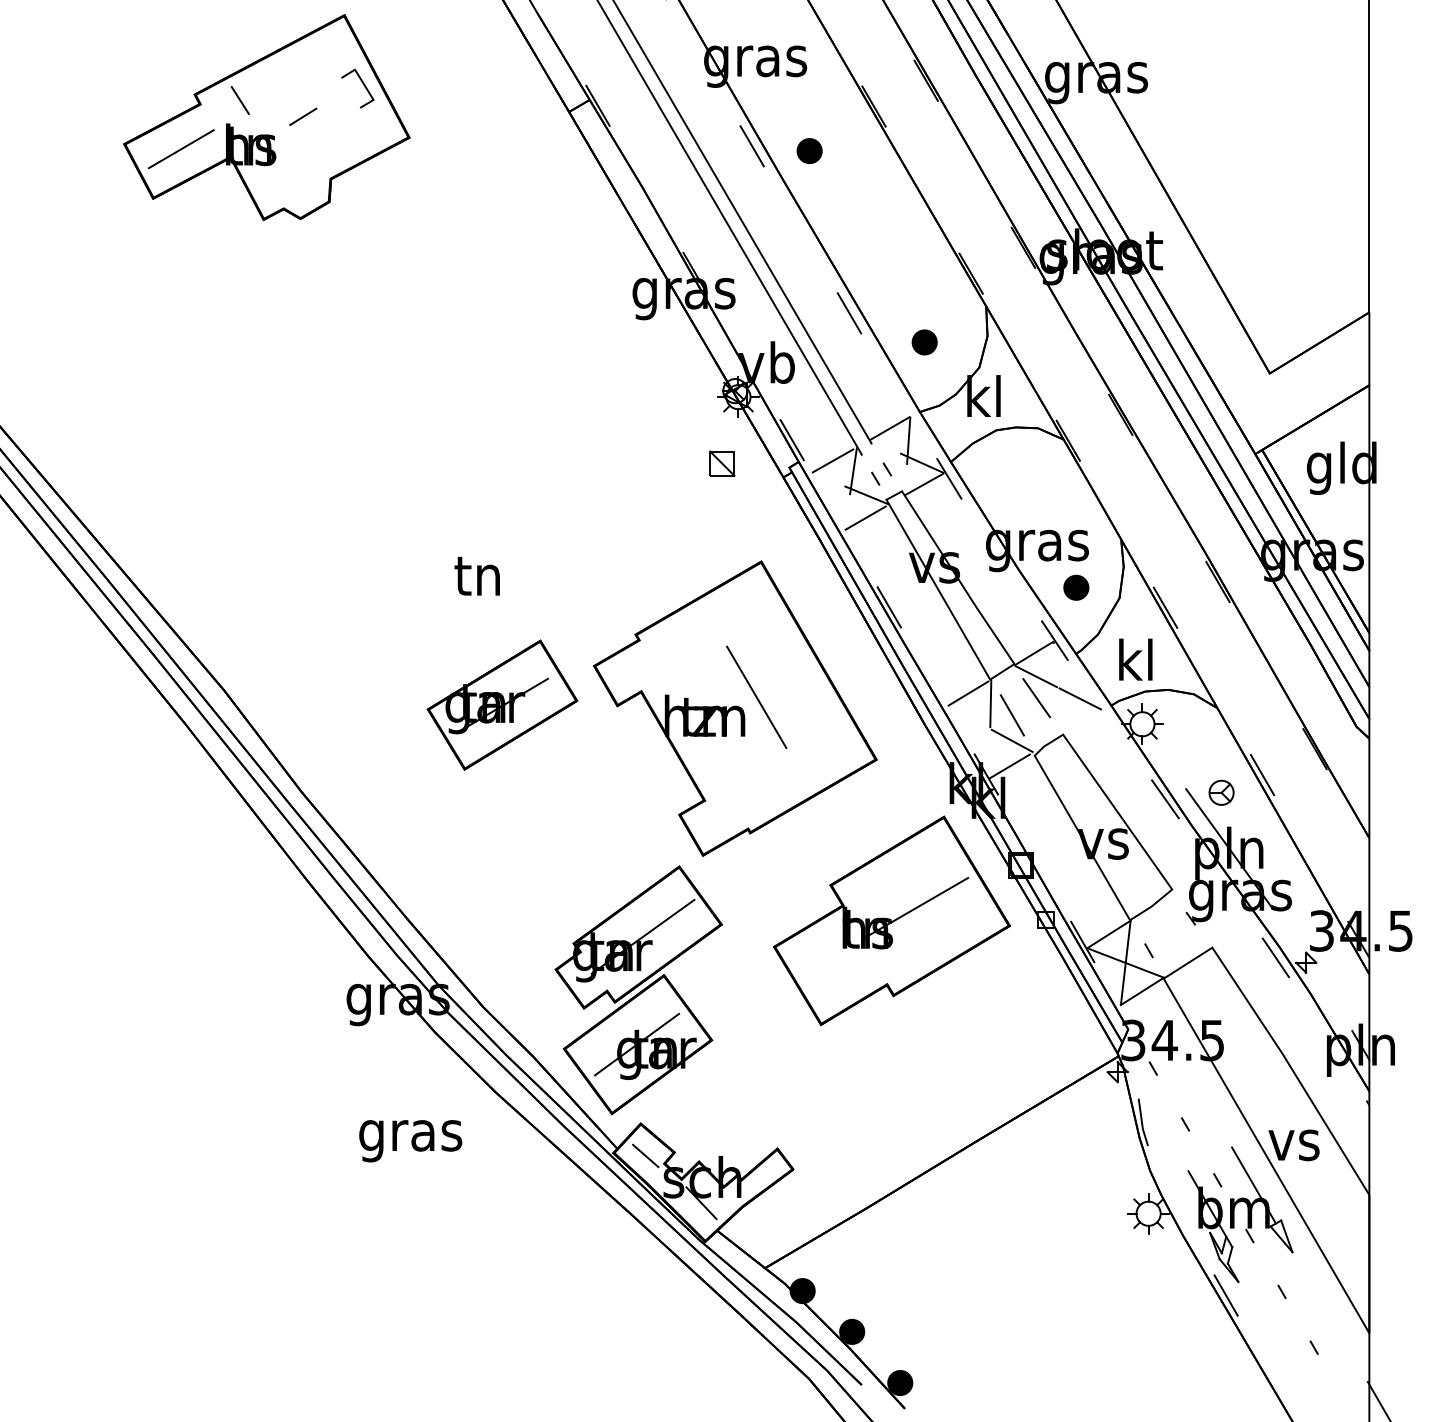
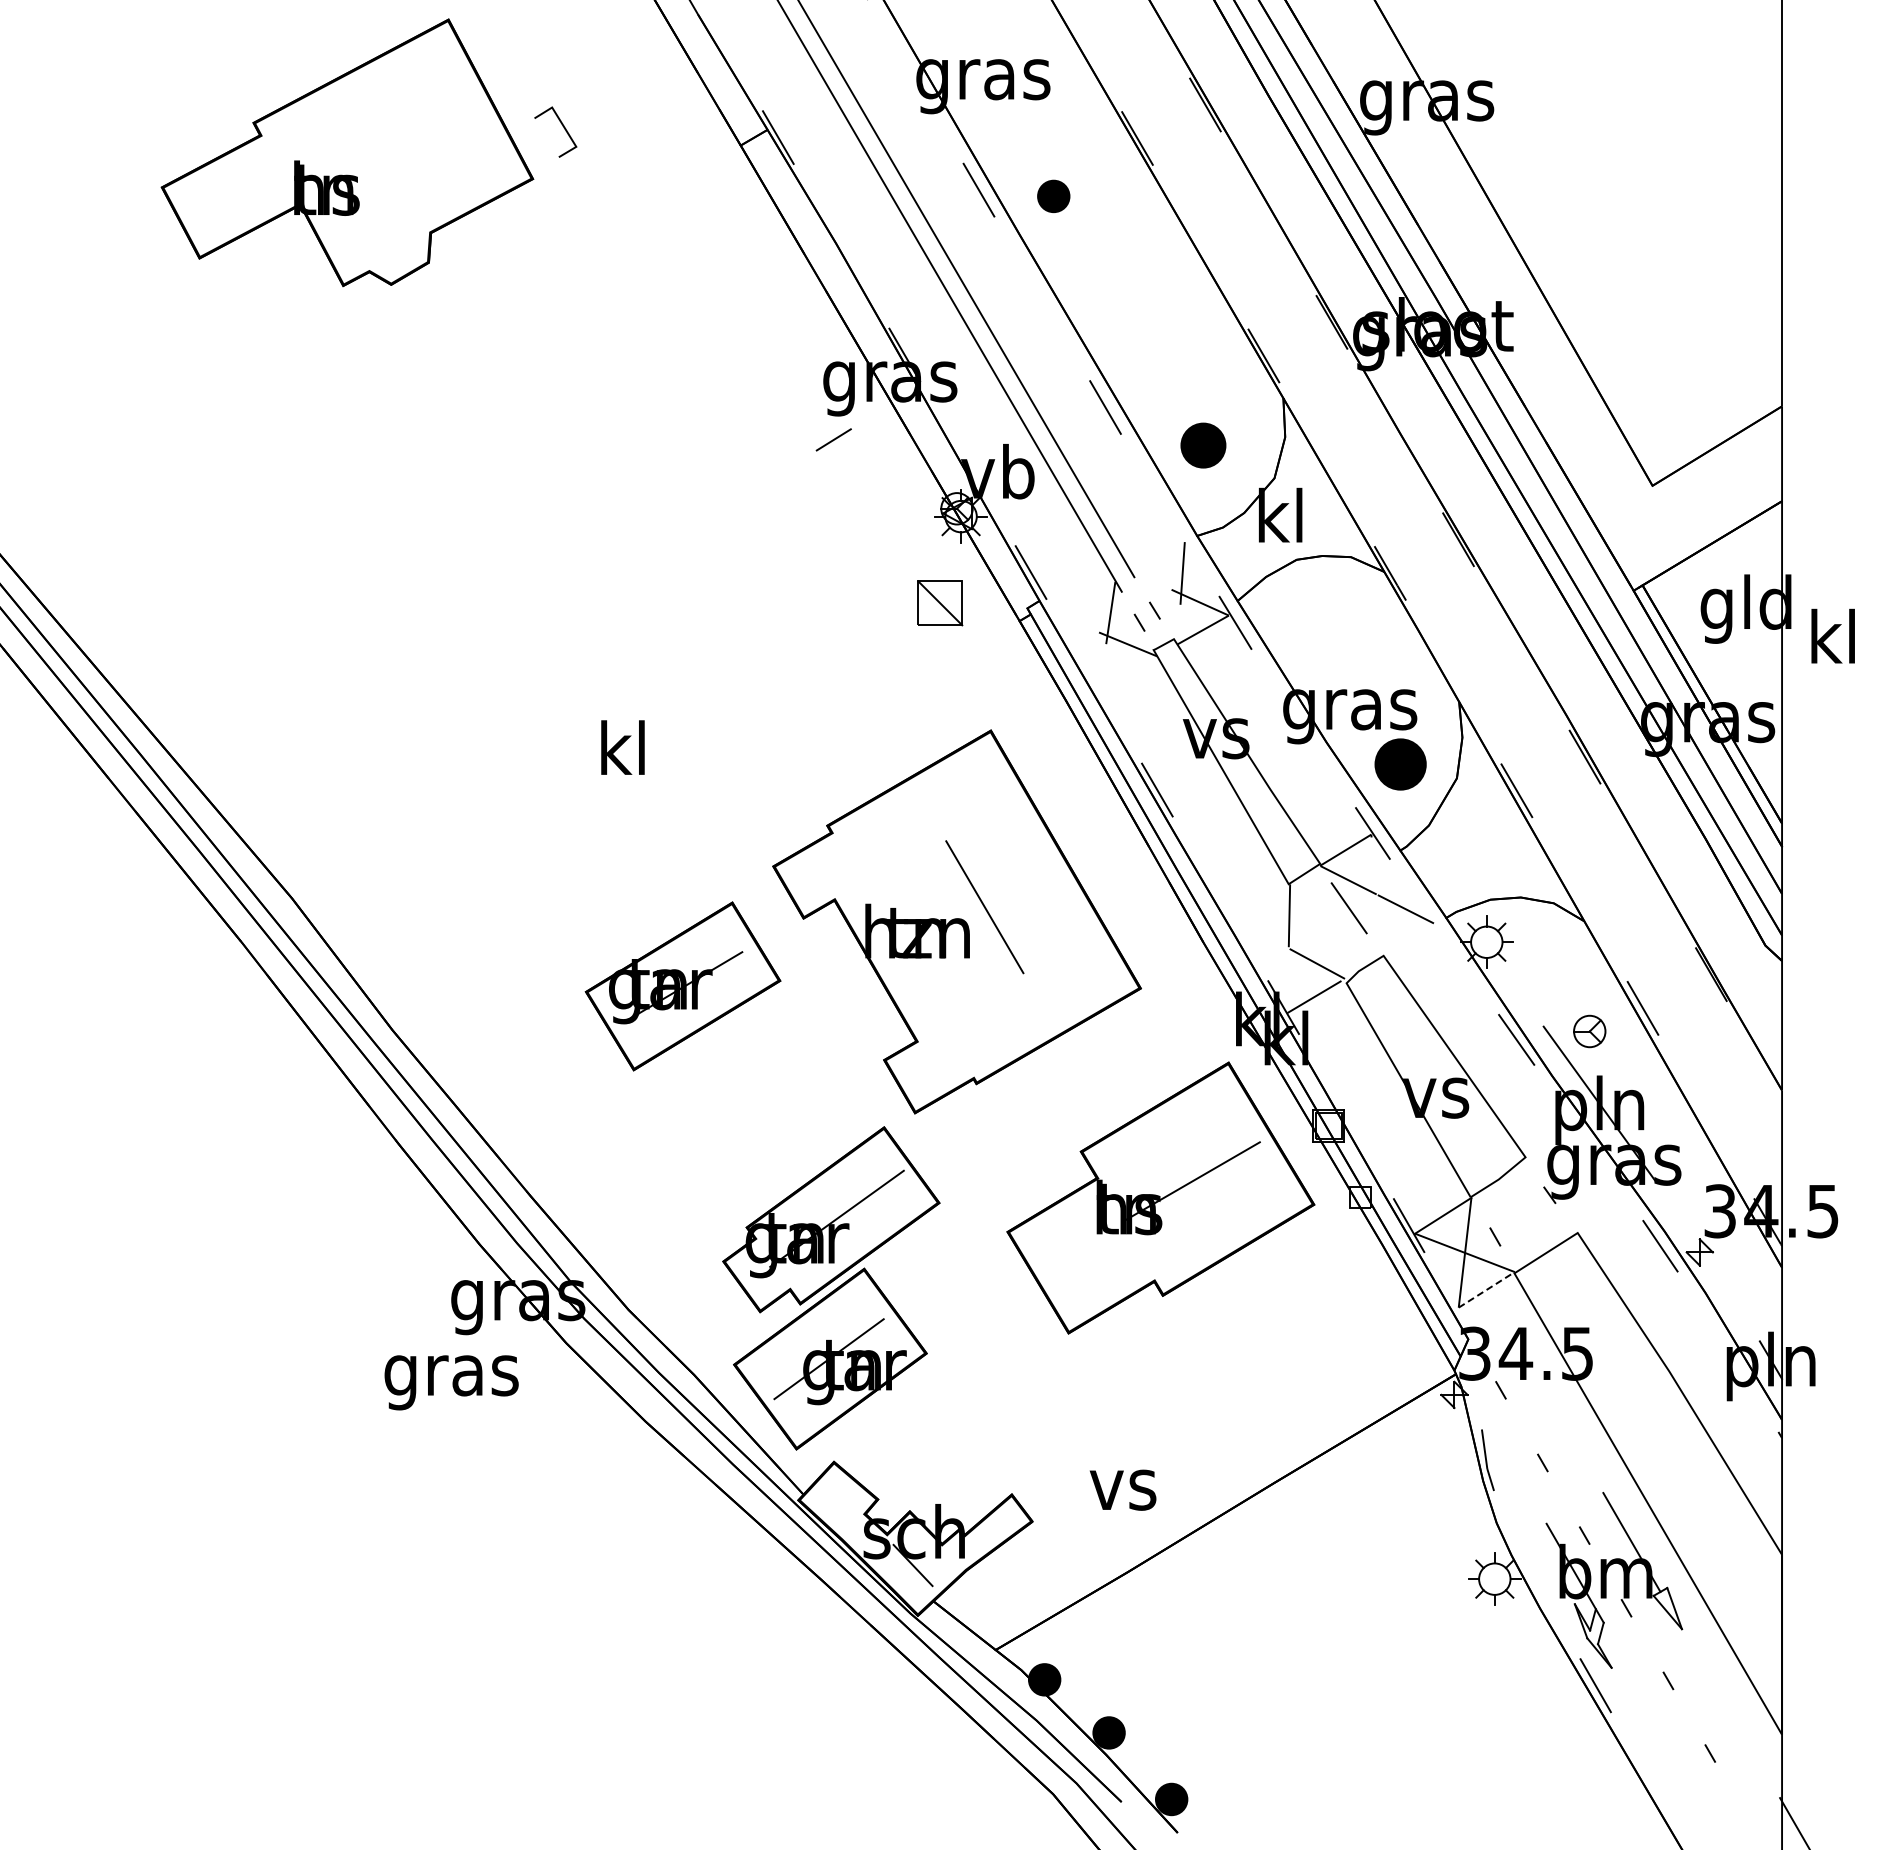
line: (362, 84) -> (562, 126), moved
line: (240, 100) -> (312, 130), removed
line: (303, 116) -> (833, 439), moved
line: (181, 148) -> (236, 193), removed
part: (924, 341) -> (1203, 444), size x1.4
line: (890, 428) -> (1158, 557), removed
line: (834, 460) -> (1085, 598), removed
part: (721, 463) -> (939, 602), size x1.4
line: (867, 516) -> (1128, 672), removed
text: (476, 574) -> (620, 747), tn -> kl
part: (1076, 587) -> (1400, 764), size x1.6
text: (1135, 659) -> (1832, 635), moved
line: (969, 692) -> (1261, 901), removed
part: (502, 705) -> (682, 986), moved
line: (1013, 716) -> (1318, 932), removed
line: (1142, 991) -> (1487, 1289), solid -> dashed
text: (410, 1140) -> (451, 1382), moved
text: (1293, 1144) -> (1122, 1489), moved
line: (645, 1155) -> (839, 1503), removed

